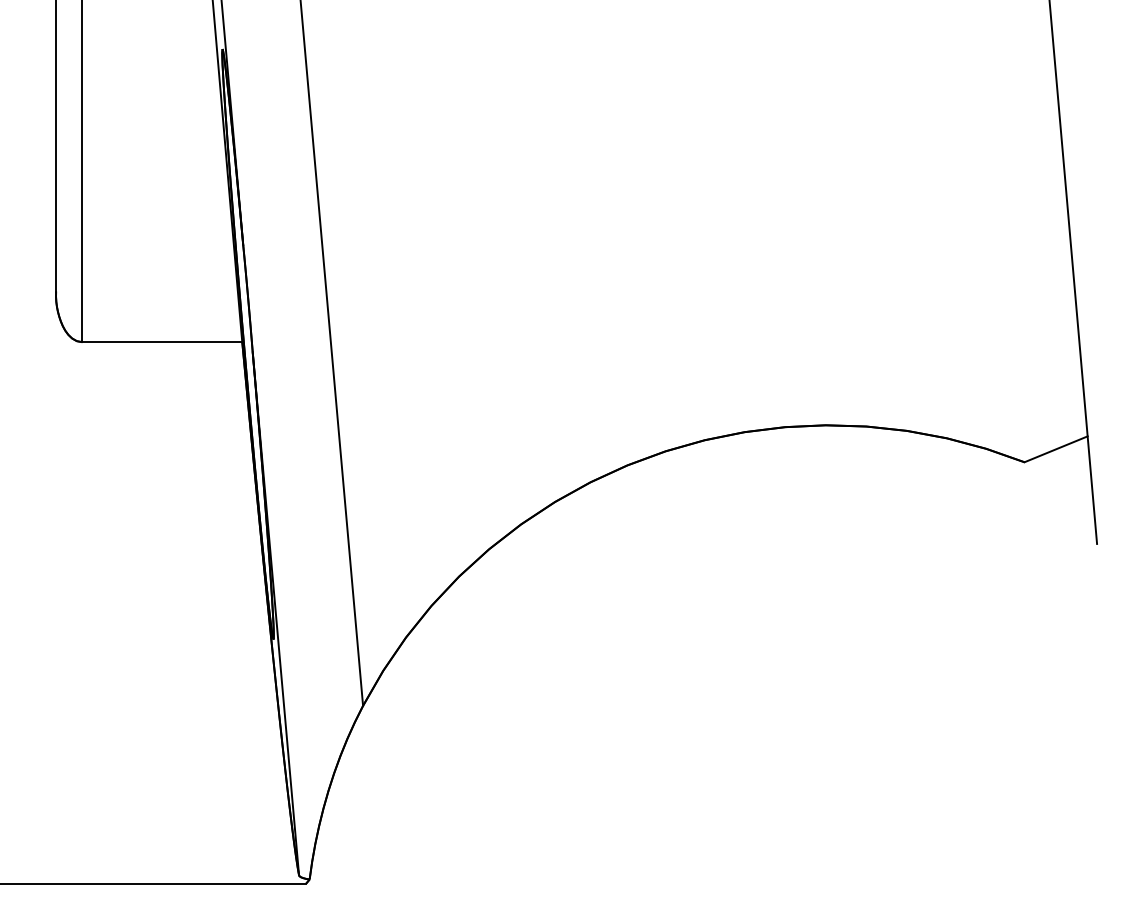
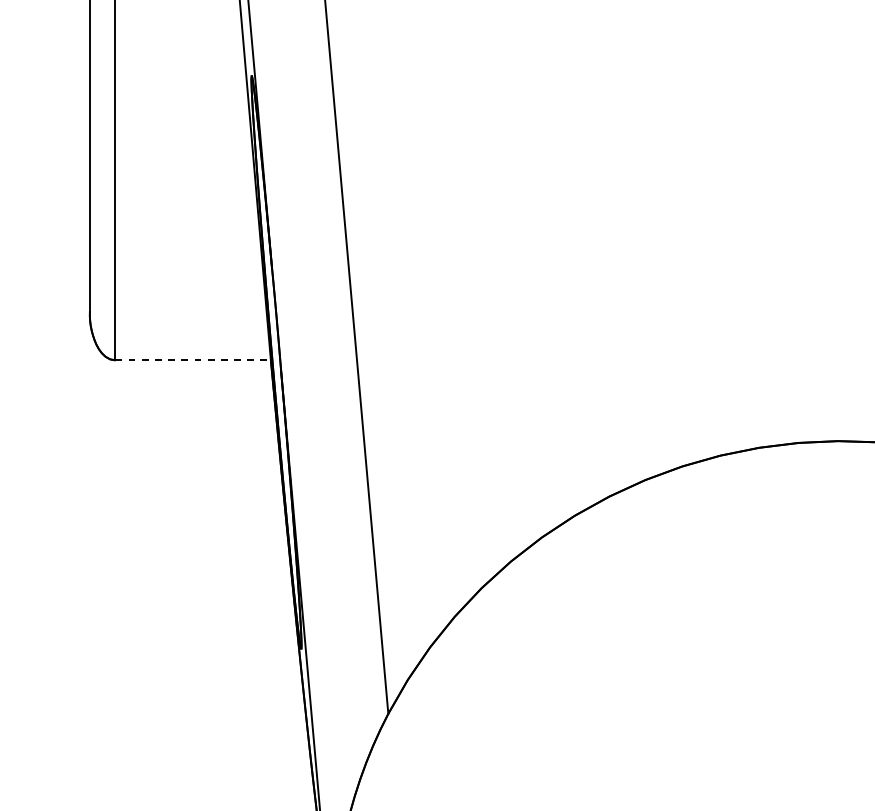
line: (162, 342) -> (193, 360), solid -> dashed

